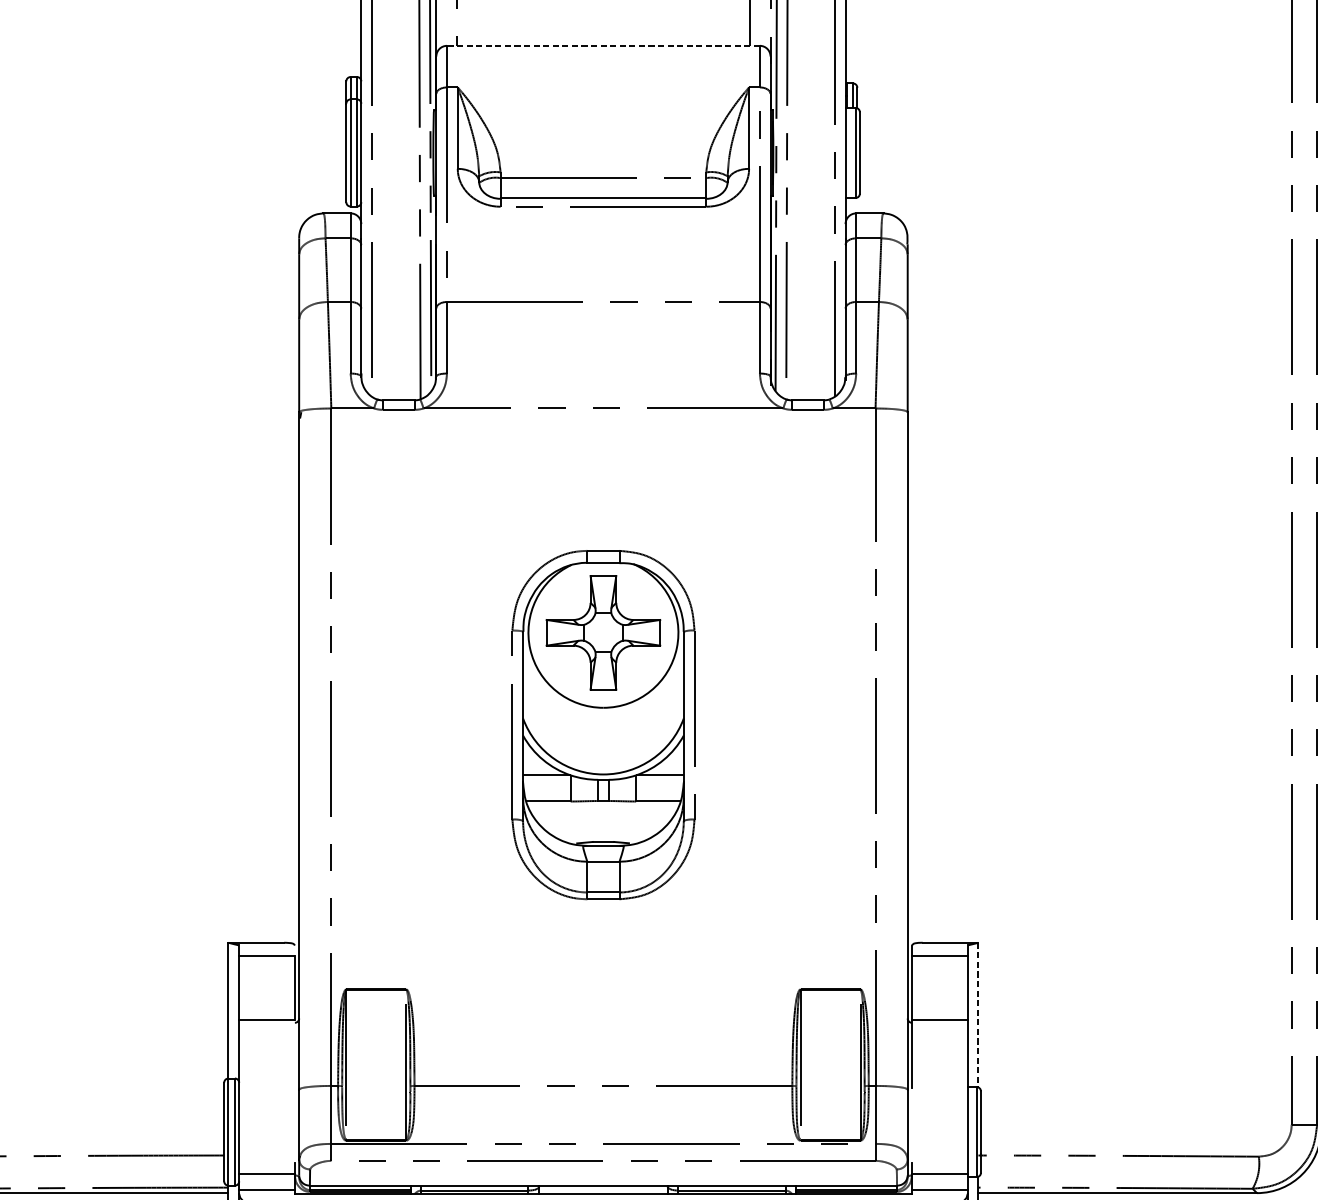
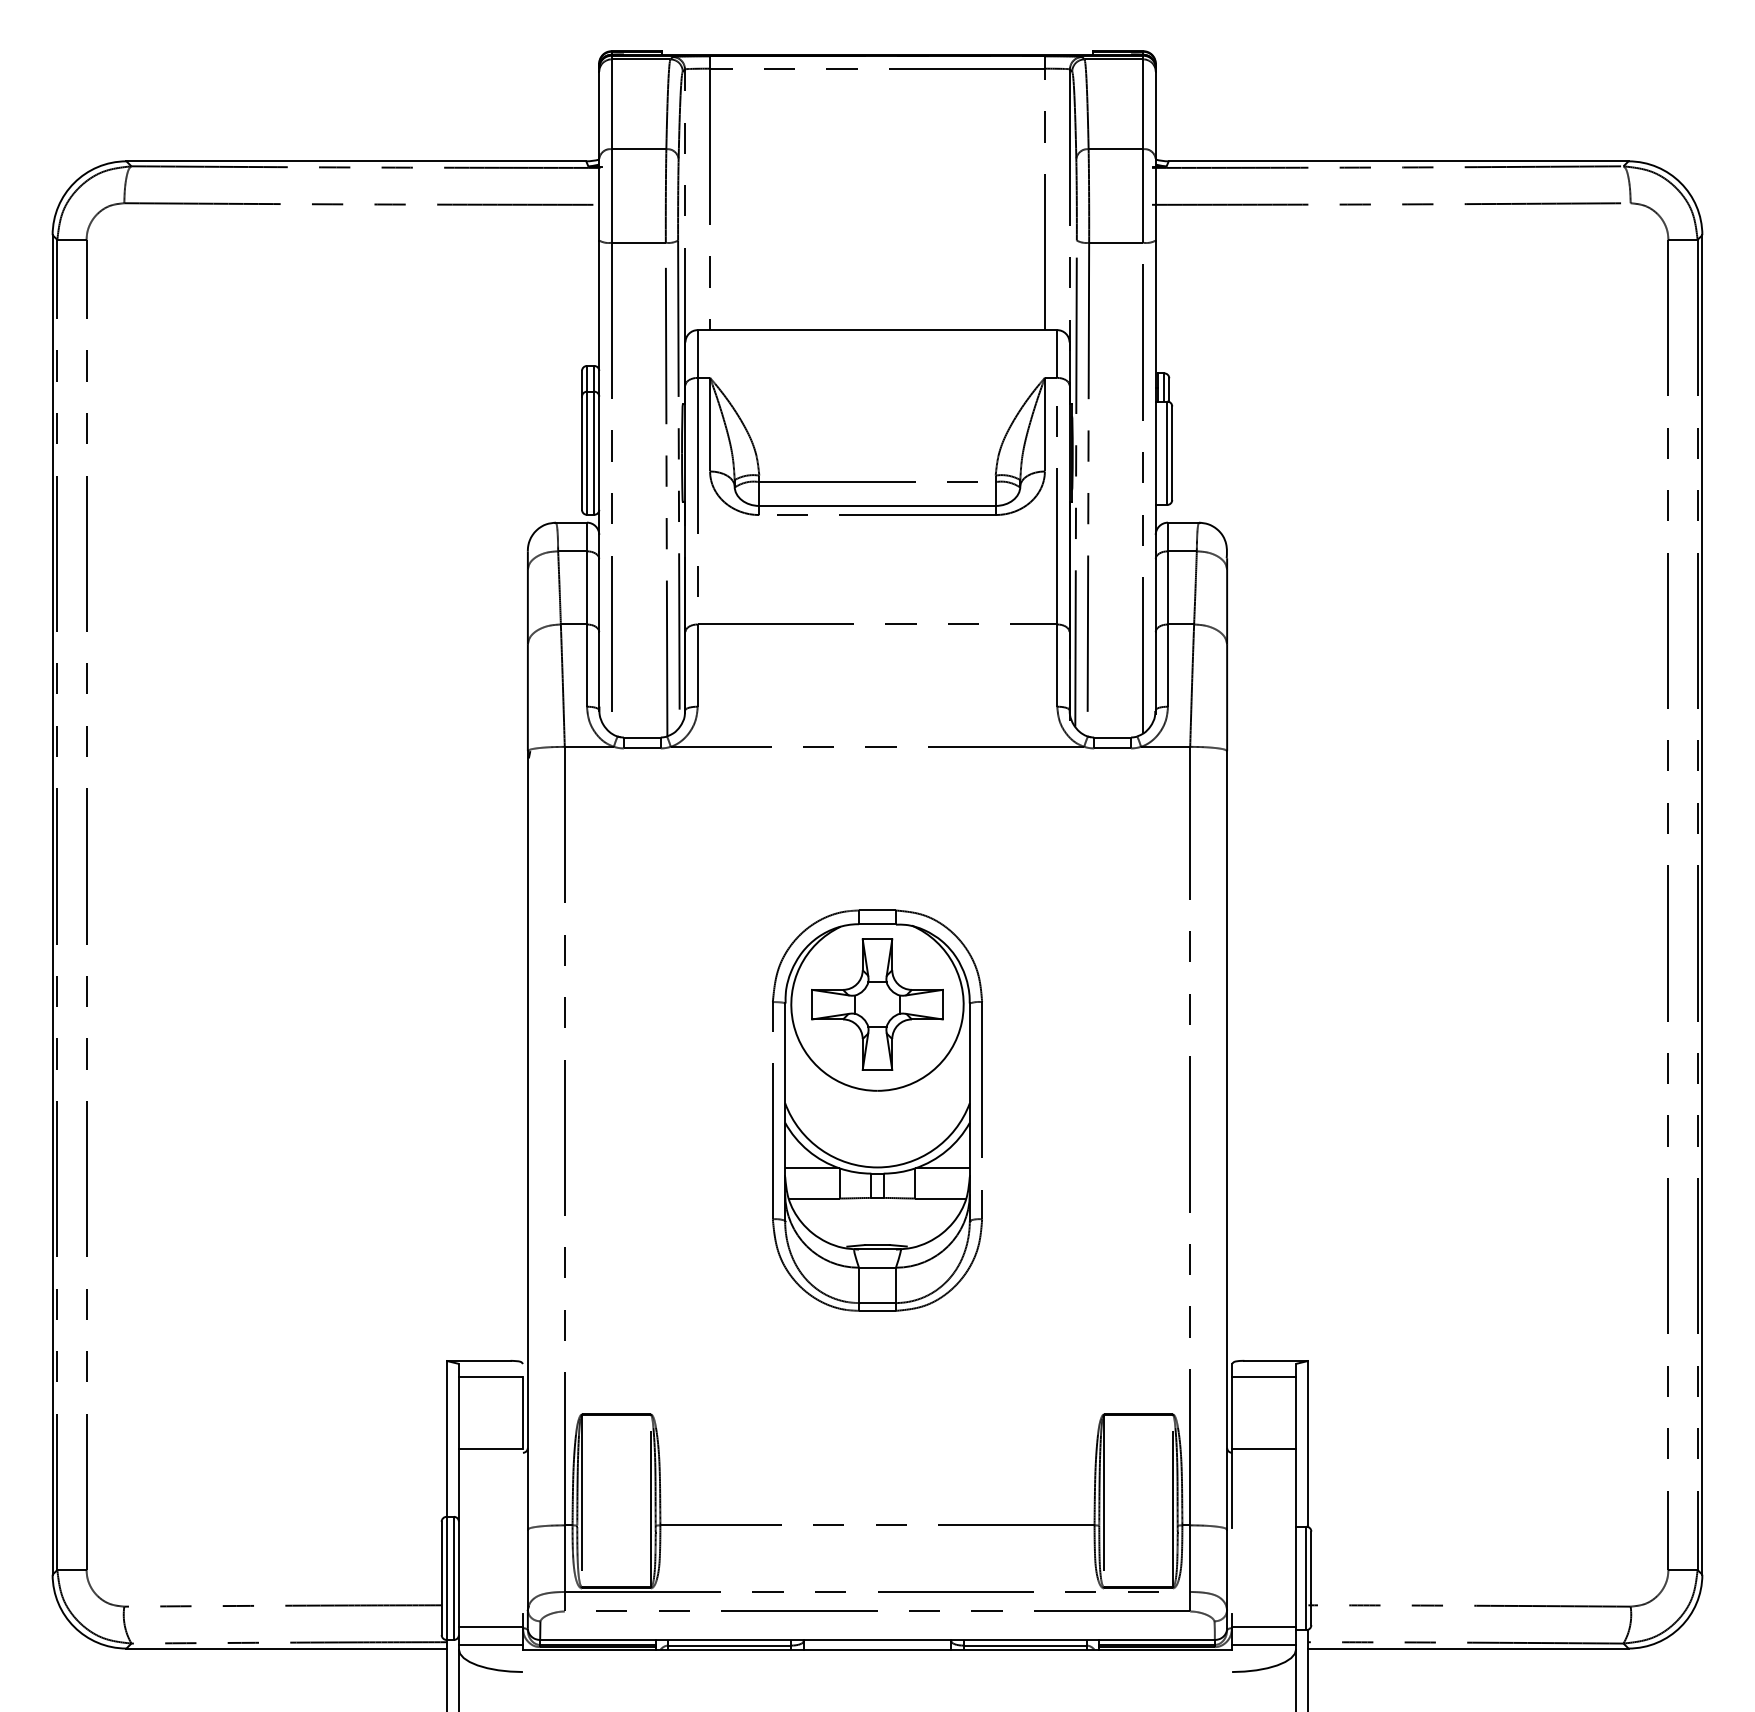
line: (603, 46) -> (877, 330), dashed -> solid
line: (978, 1015) -> (1308, 1444), dashed -> solid

